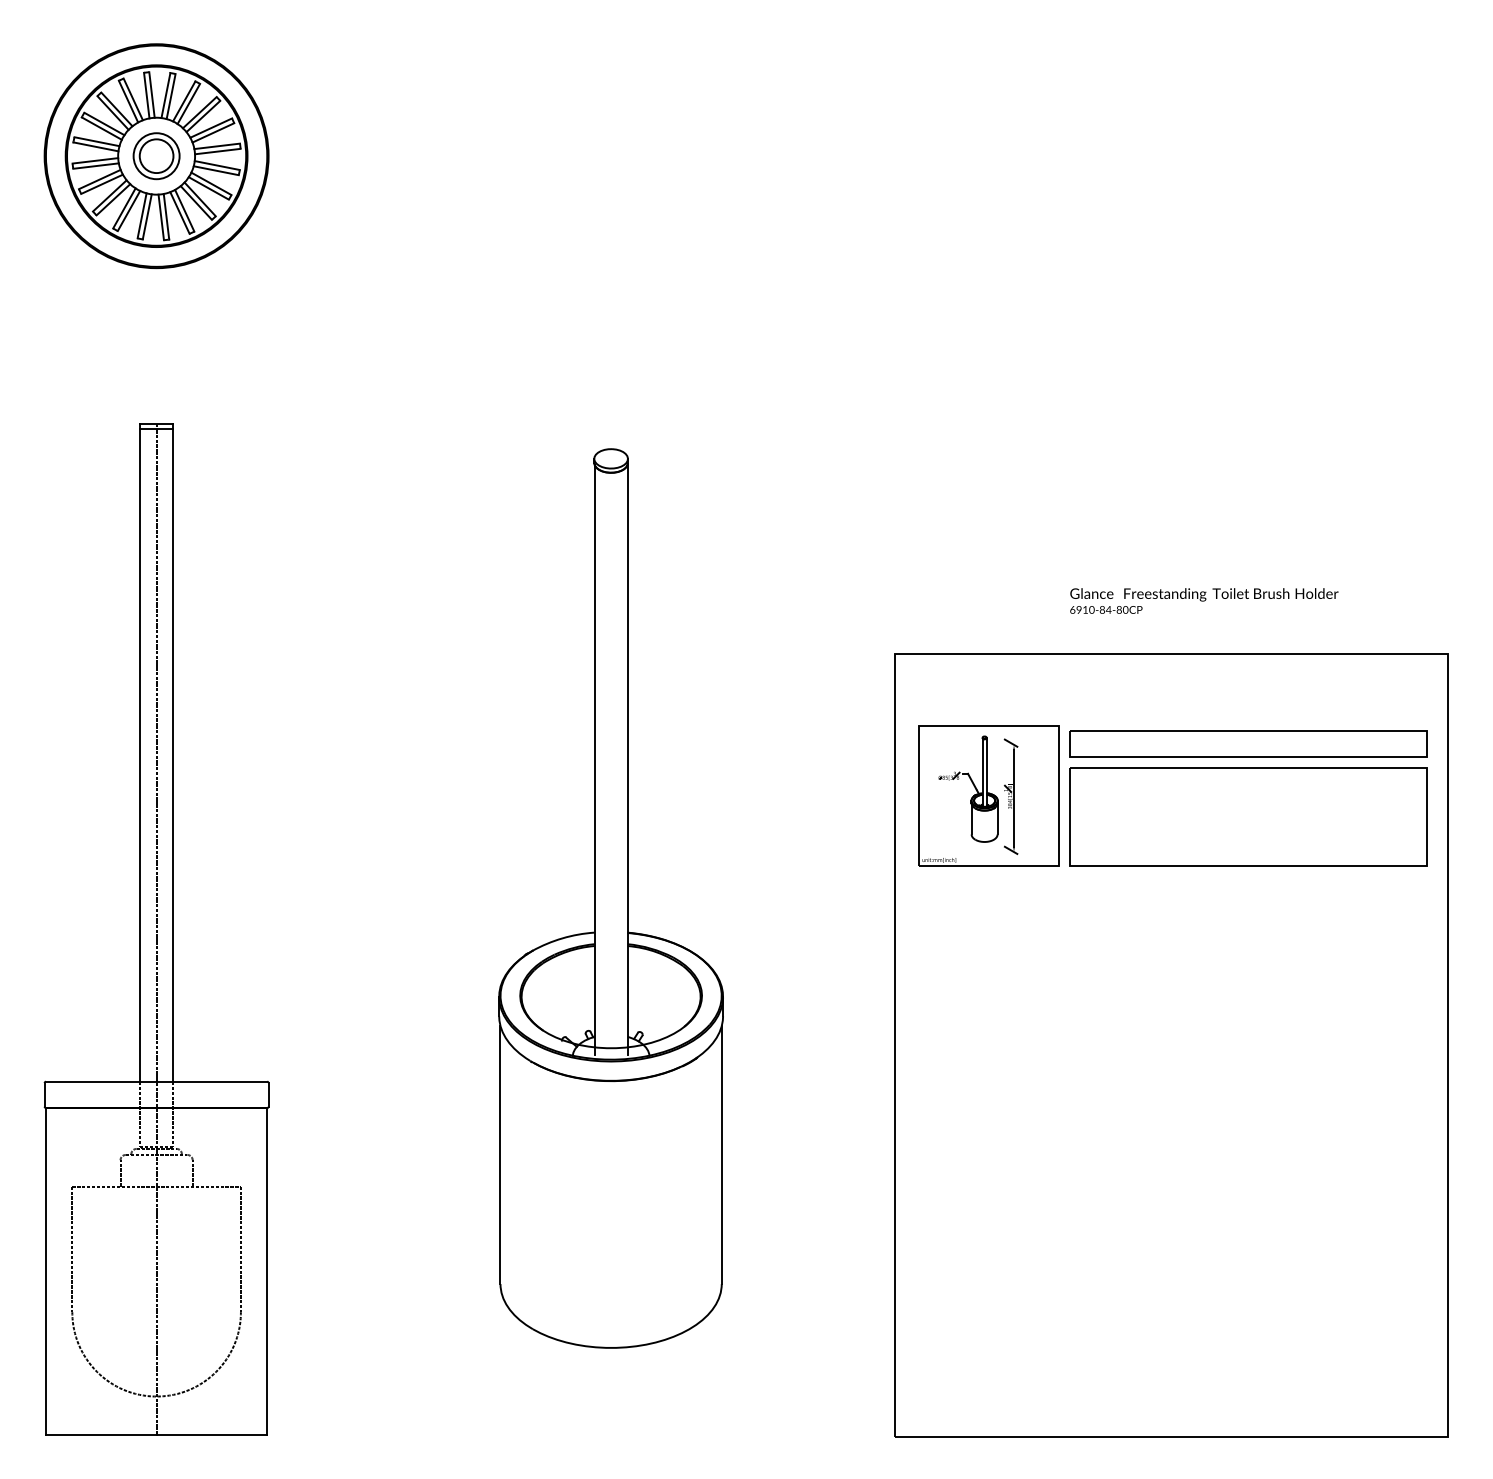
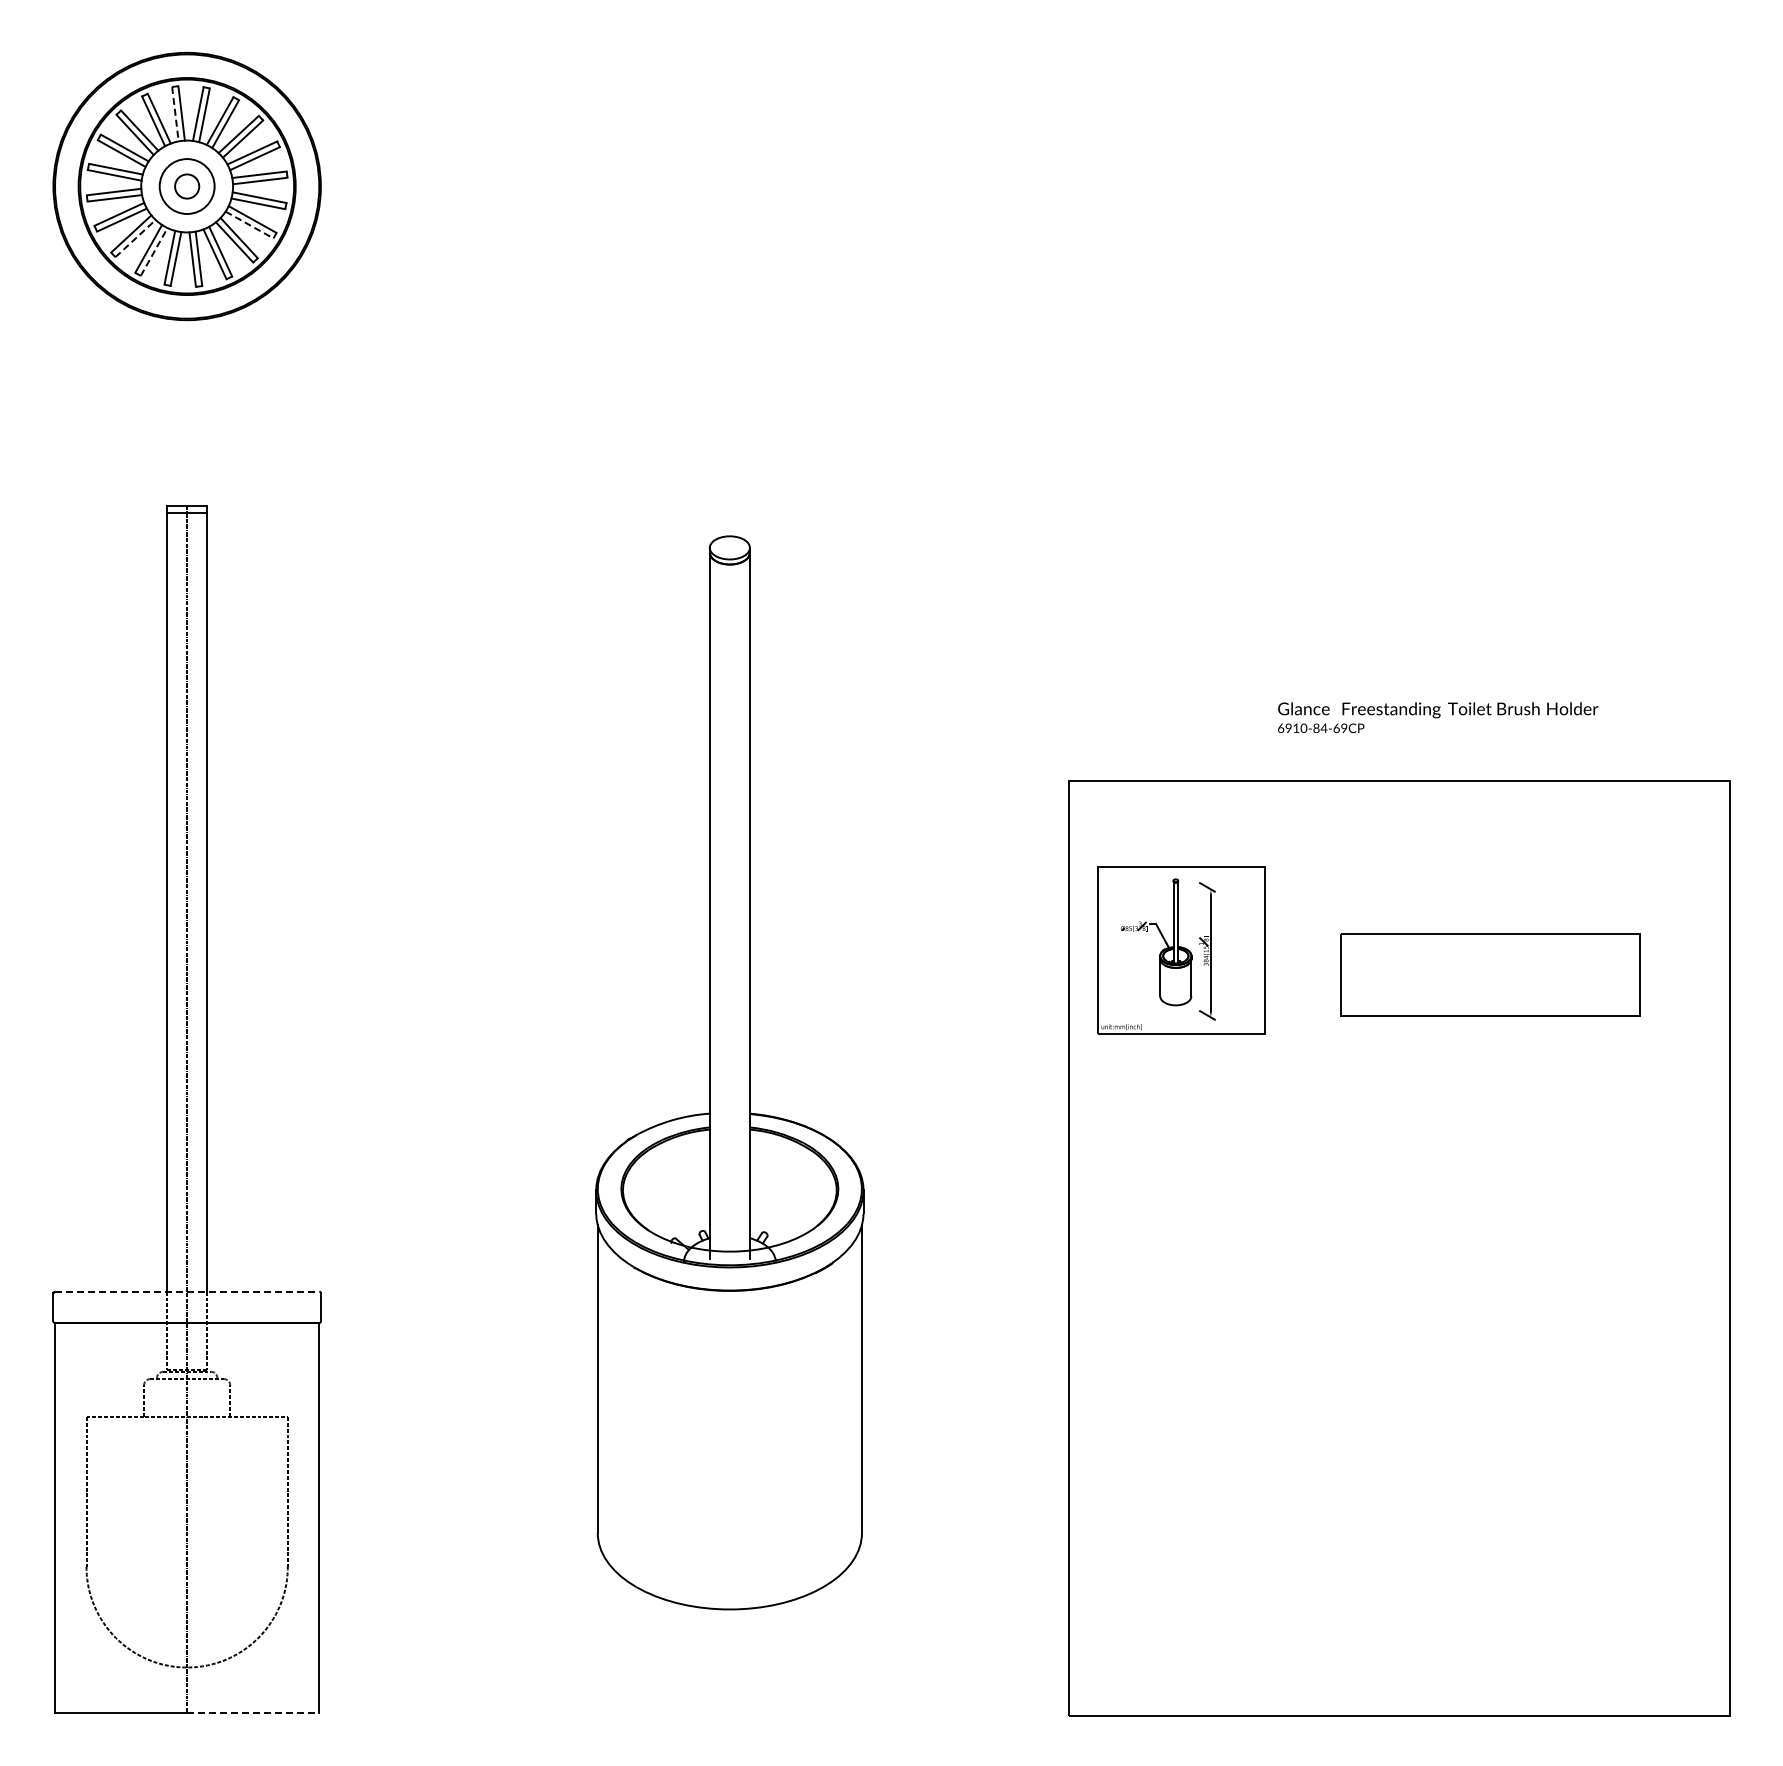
line: (146, 95) -> (175, 114), solid -> dashed
circle: (156, 156) -> (187, 186), size x0.6
line: (208, 188) -> (249, 225), solid -> dashed
line: (113, 199) -> (135, 238), solid -> dashed
line: (129, 210) -> (154, 251), solid -> dashed
text: (1122, 610) -> (1340, 728), 6910-84-80CP -> 6910-84-69CP
part: (1248, 744) -> (1490, 888), removed
part: (1248, 816) -> (1490, 975), size x0.7
line: (156, 1081) -> (187, 1291), solid -> dashed
line: (212, 1435) -> (253, 1713), solid -> dashed

